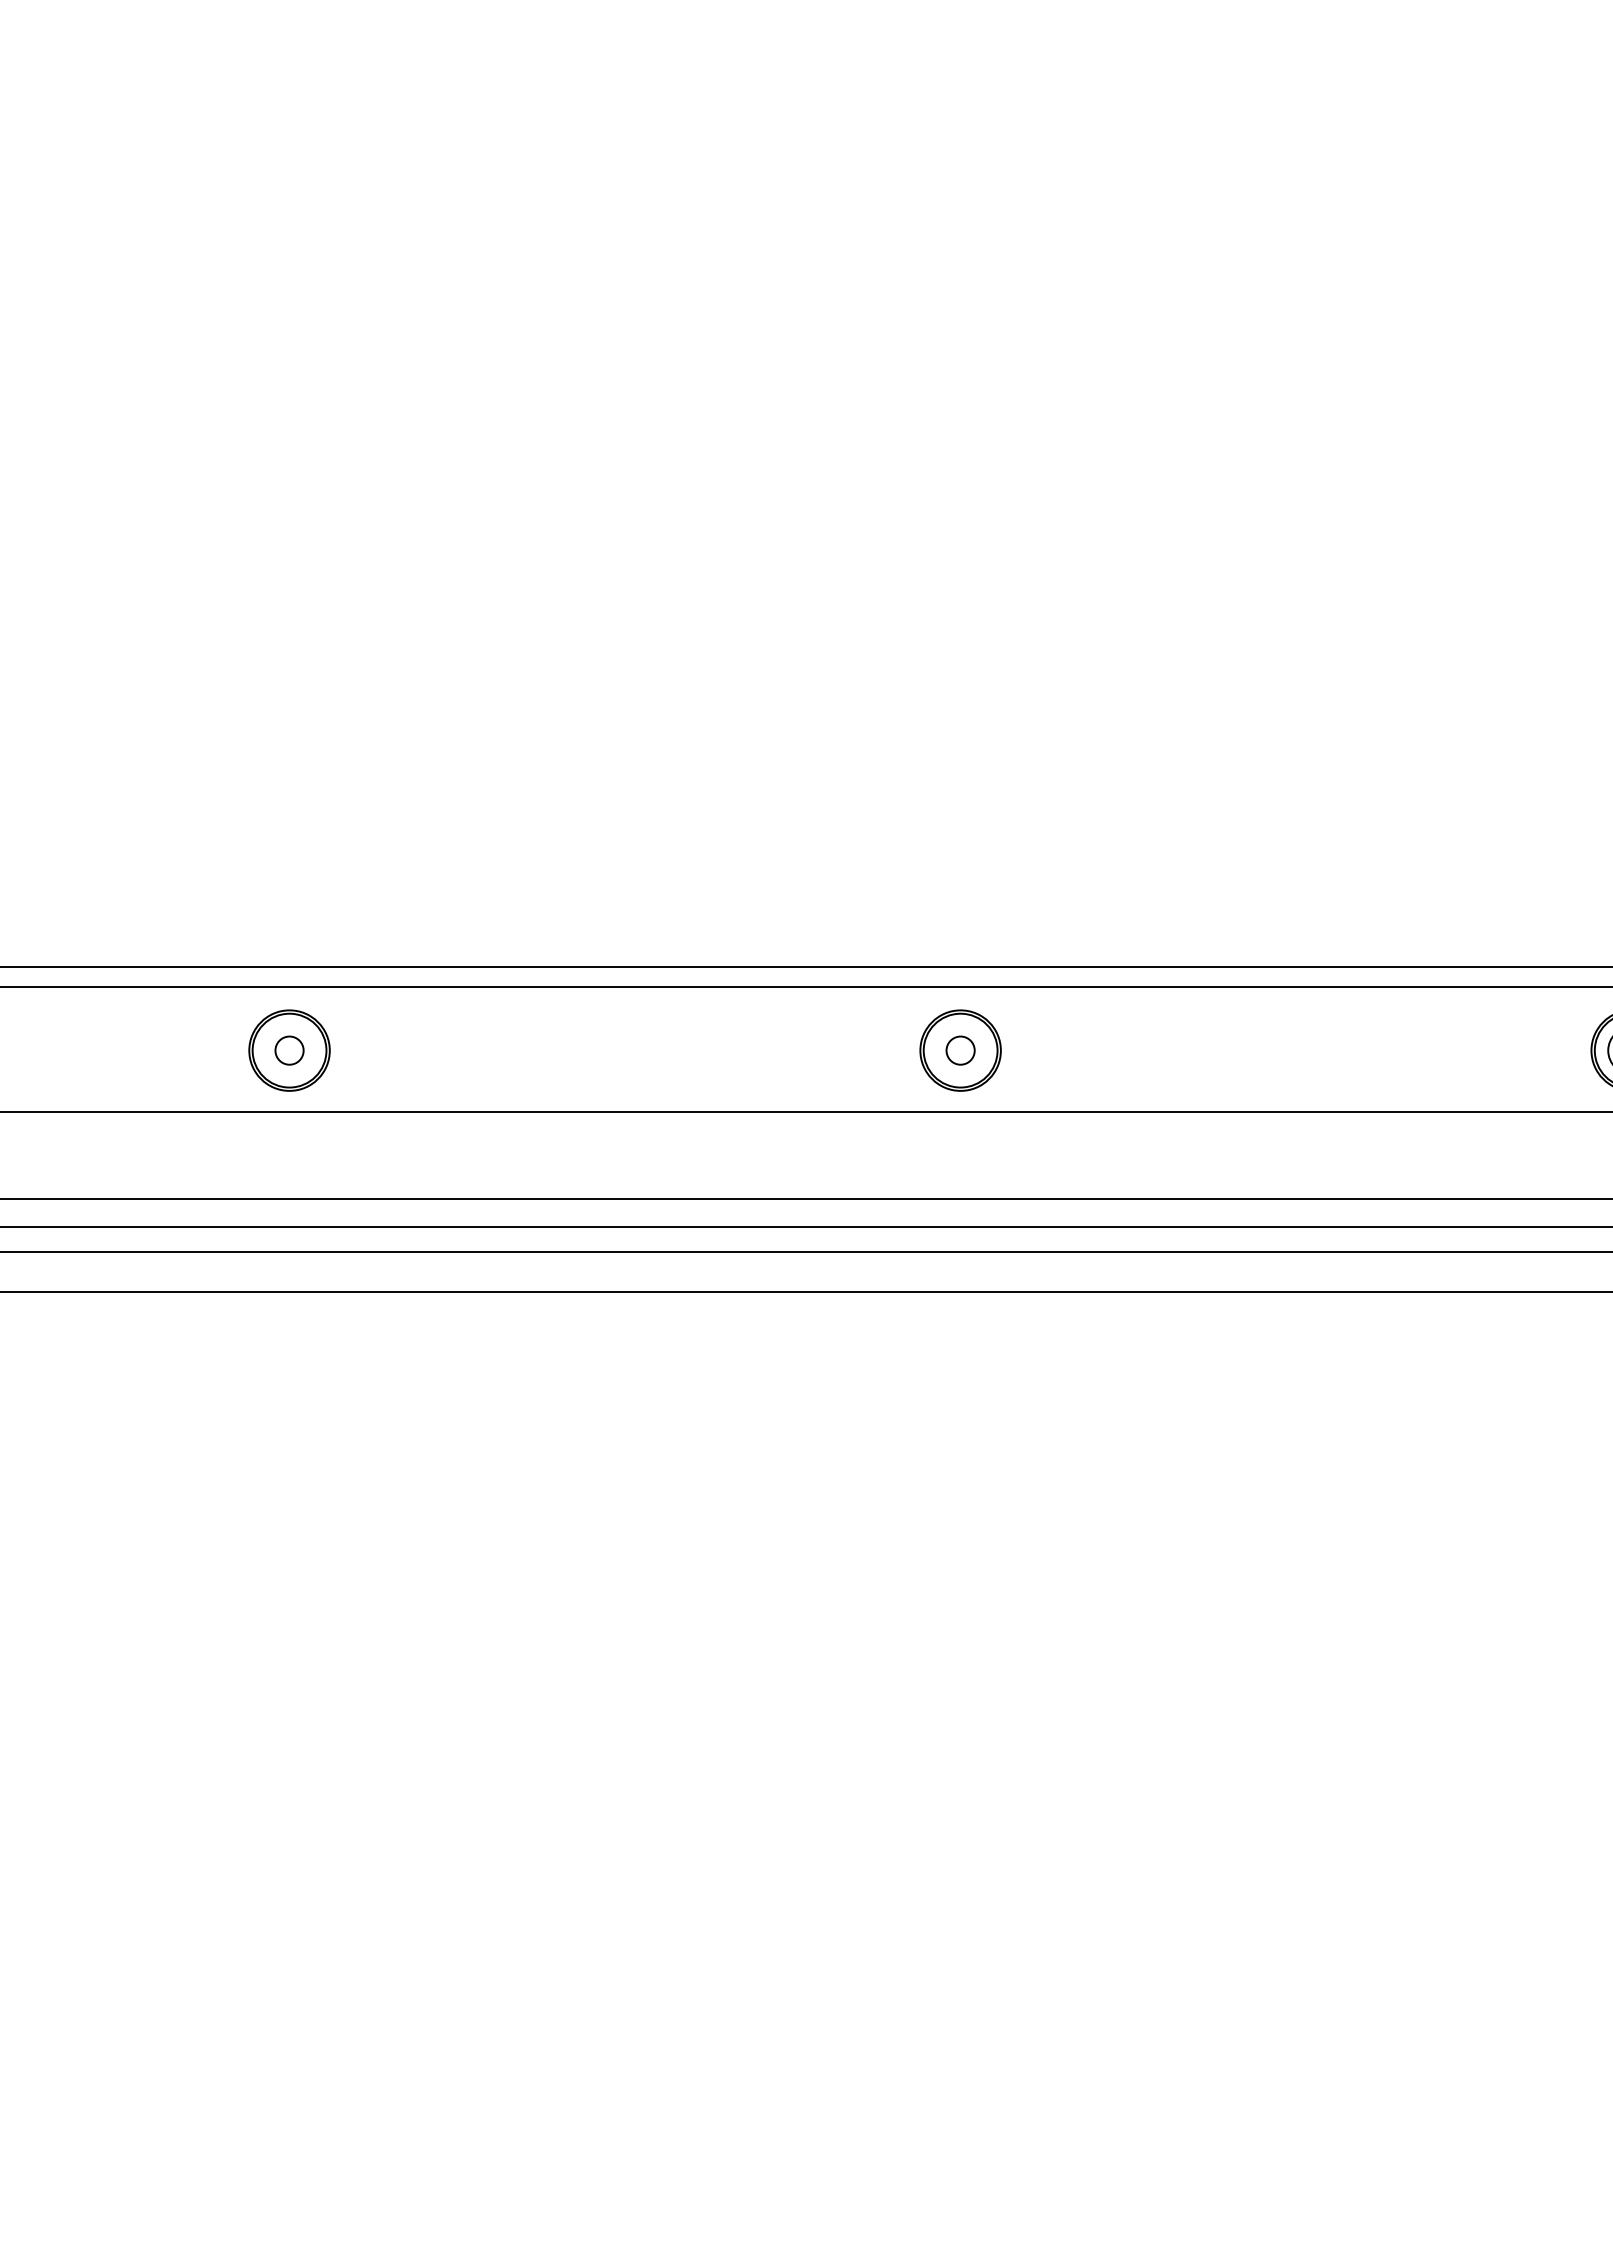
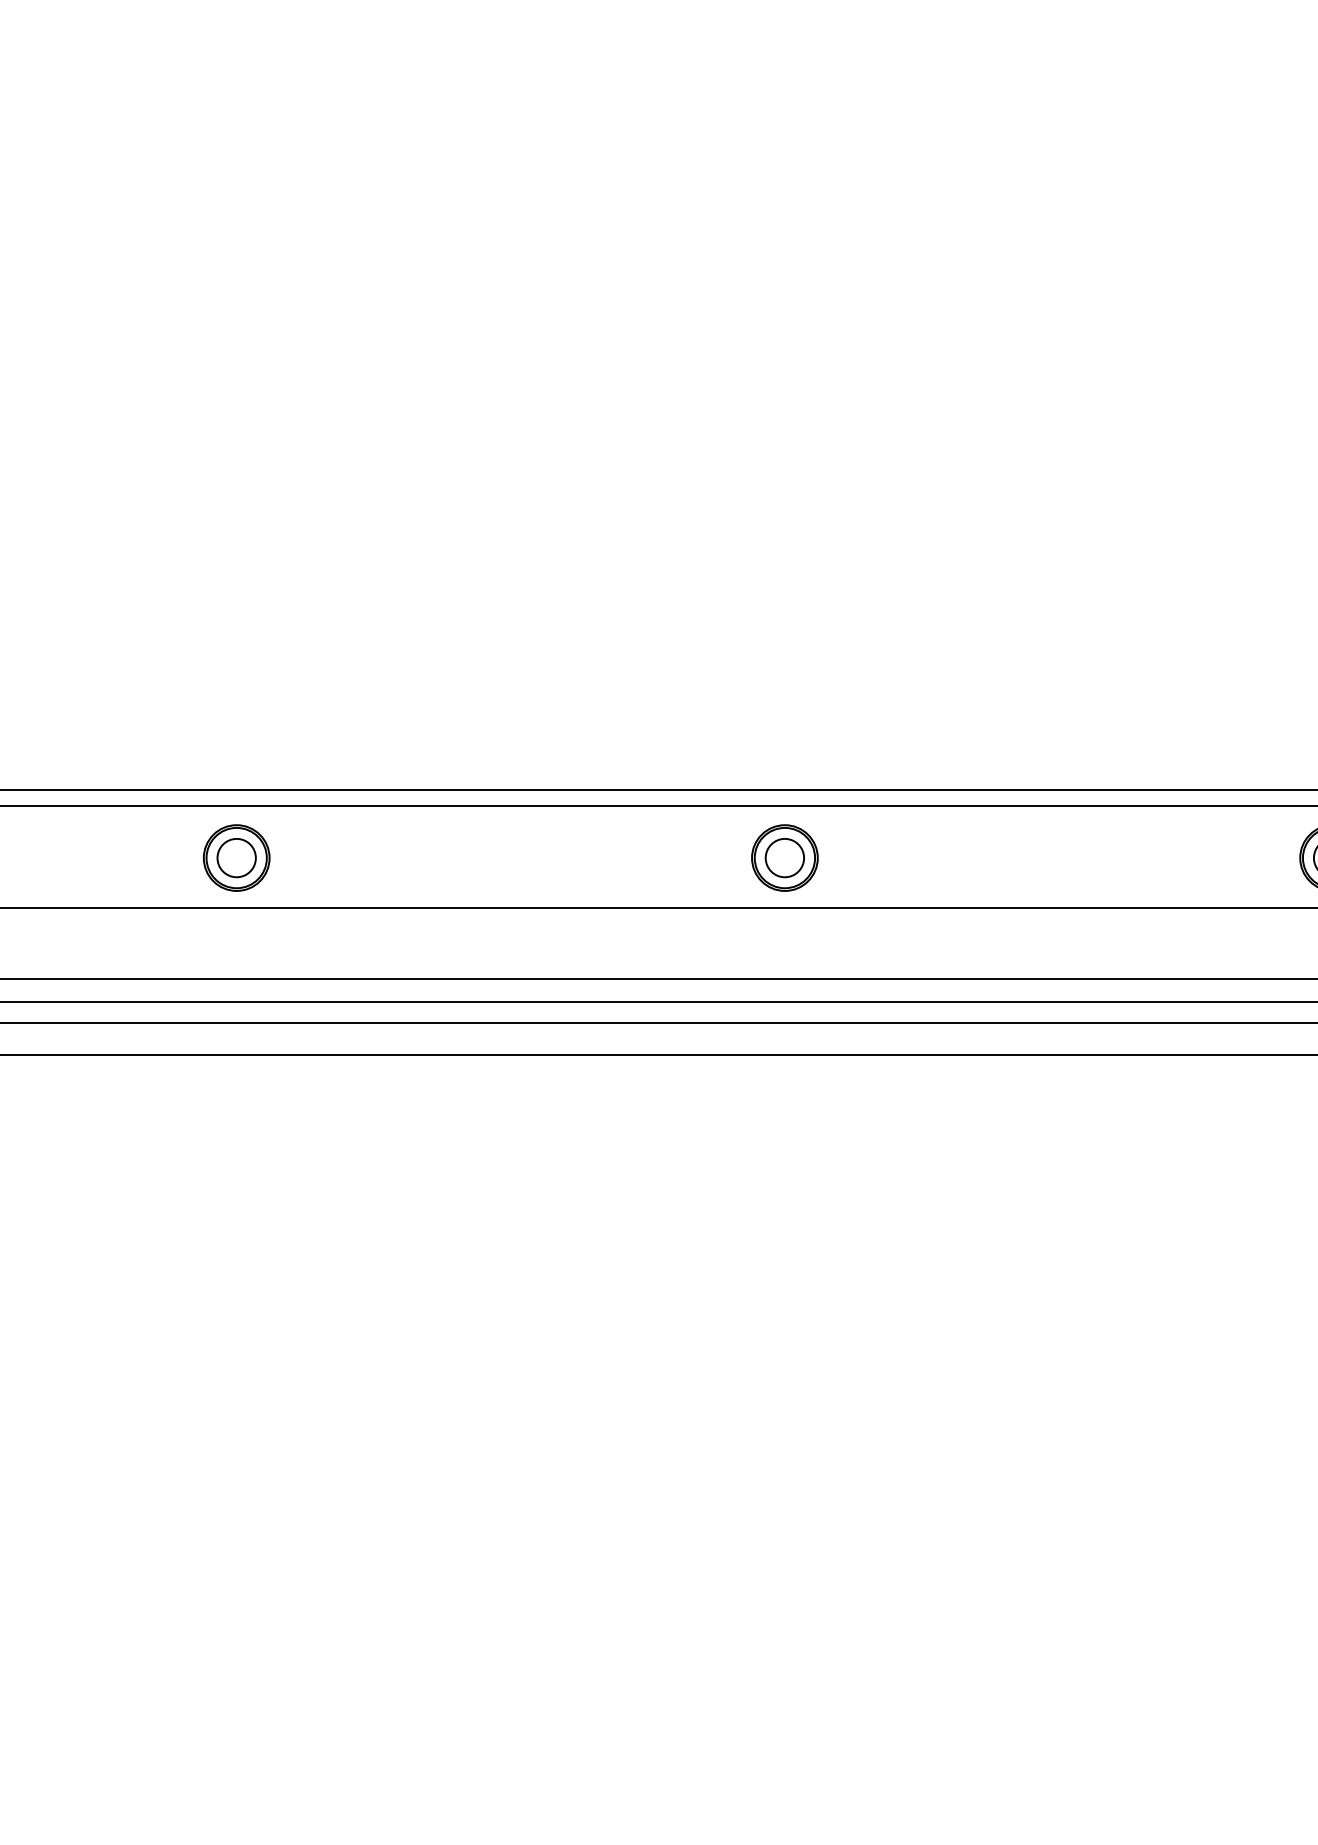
circle: (289, 1050) -> (236, 857), size x1.67
circle: (960, 1050) -> (784, 857), size x1.67

